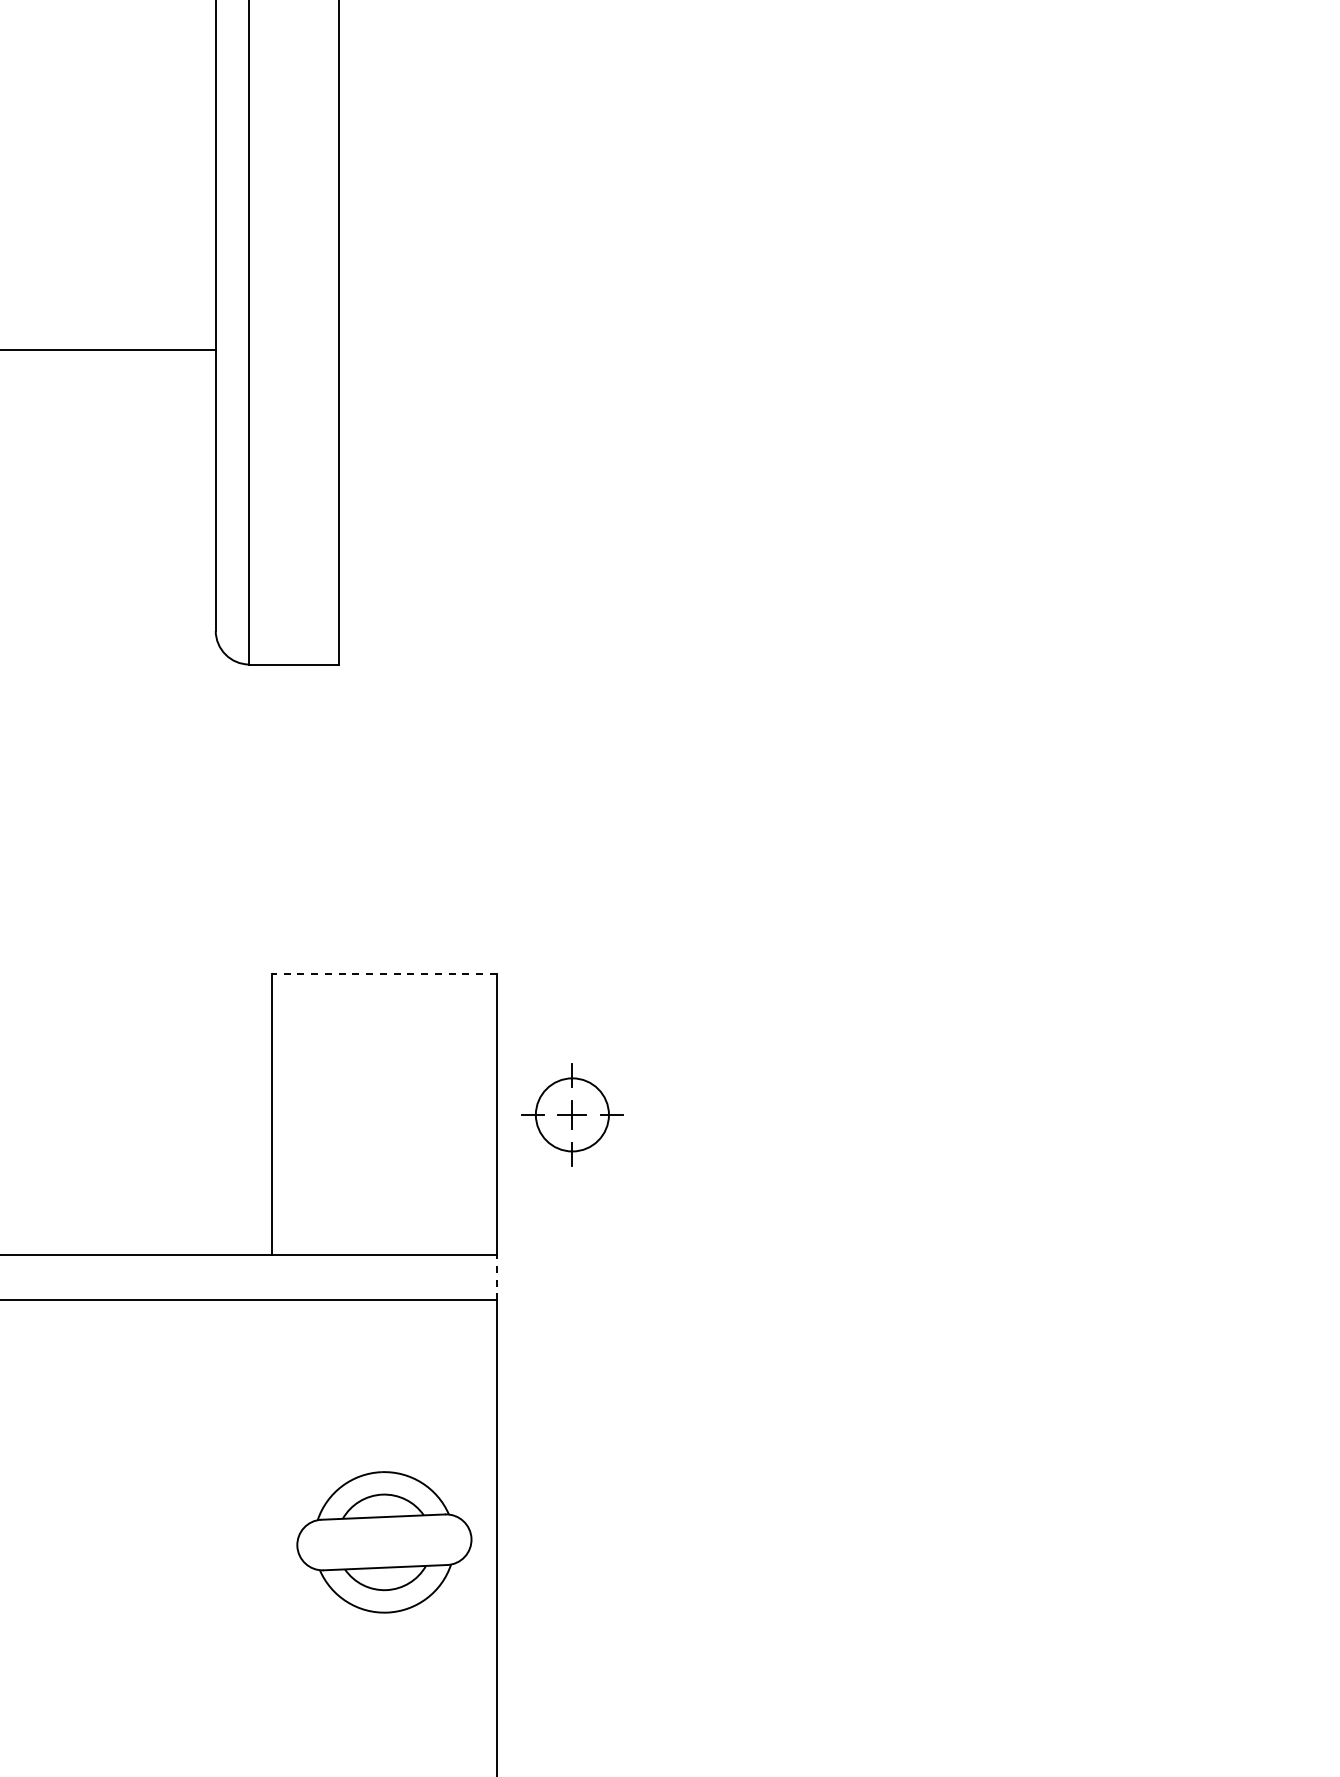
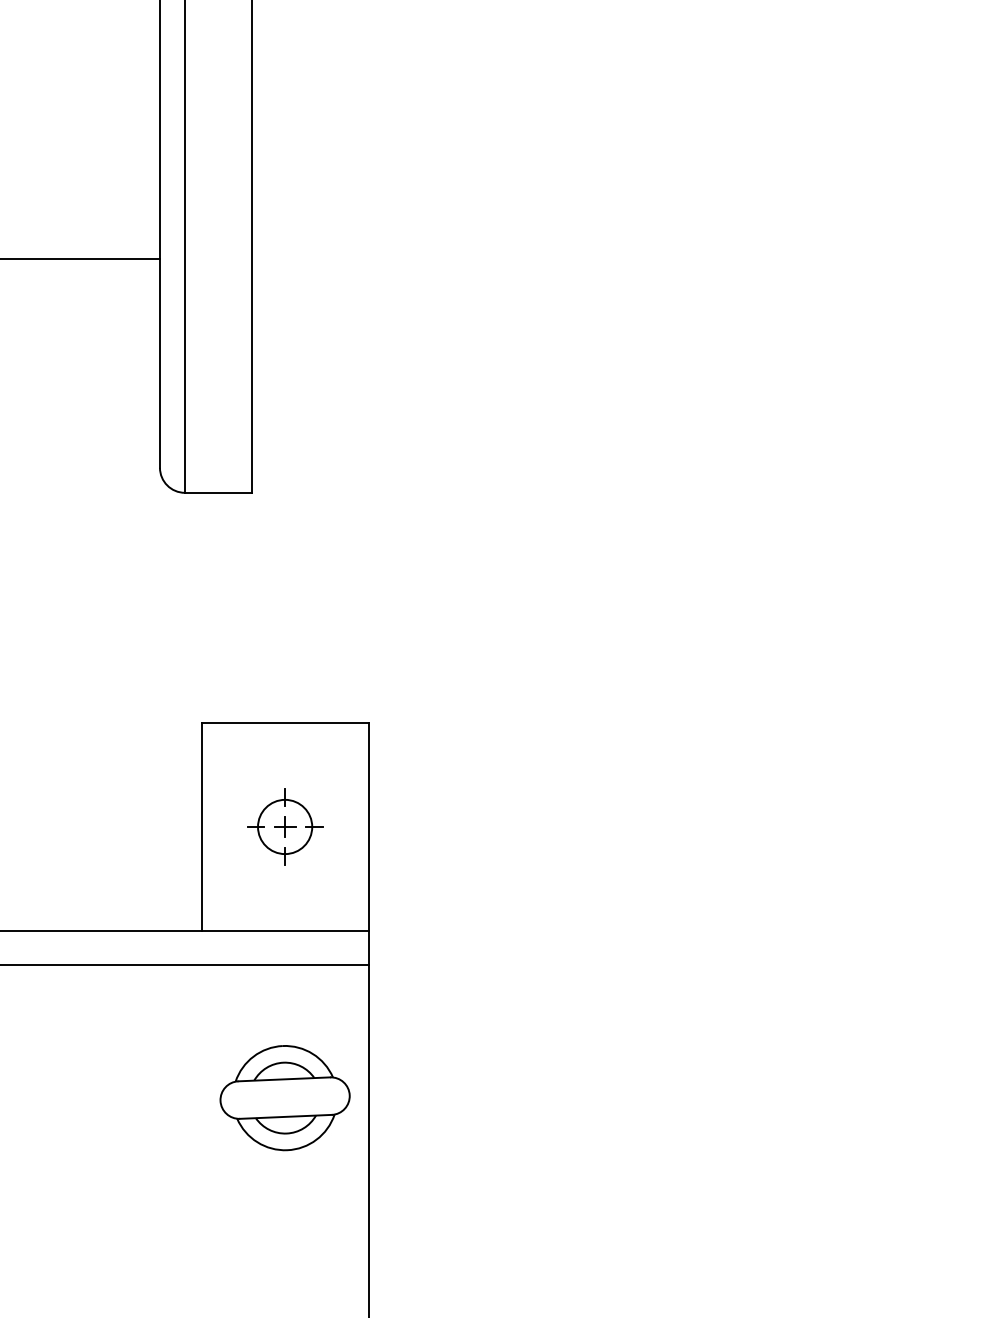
line: (383, 974) -> (284, 722), dashed -> solid
part: (572, 1114) -> (285, 826), moved
line: (496, 1277) -> (368, 947), dashed -> solid
part: (384, 1542) -> (285, 1098), moved

